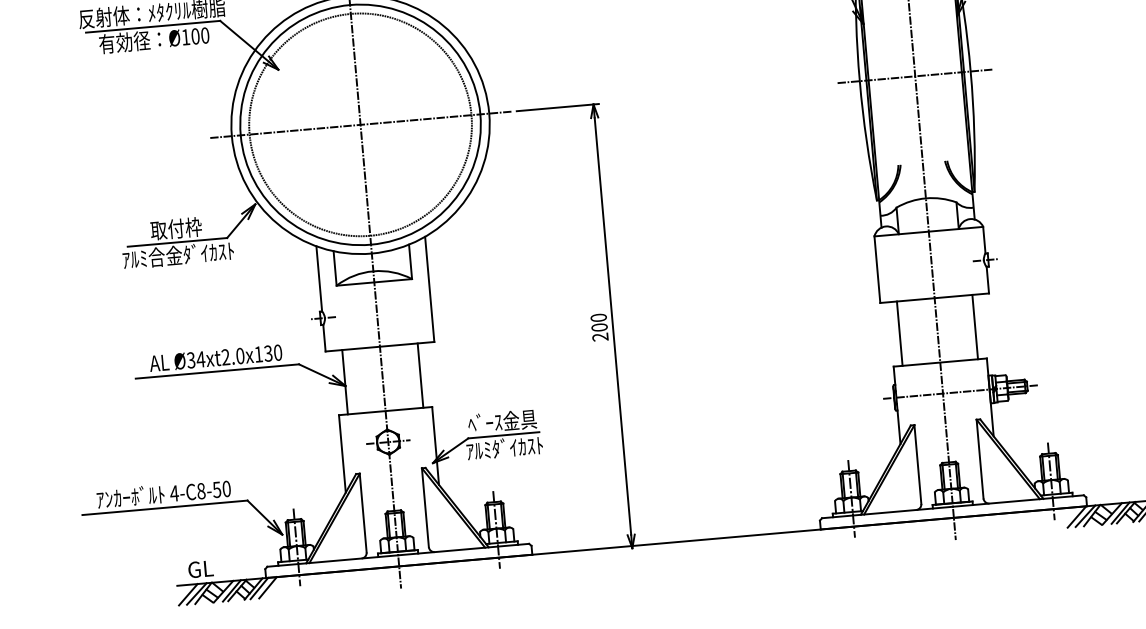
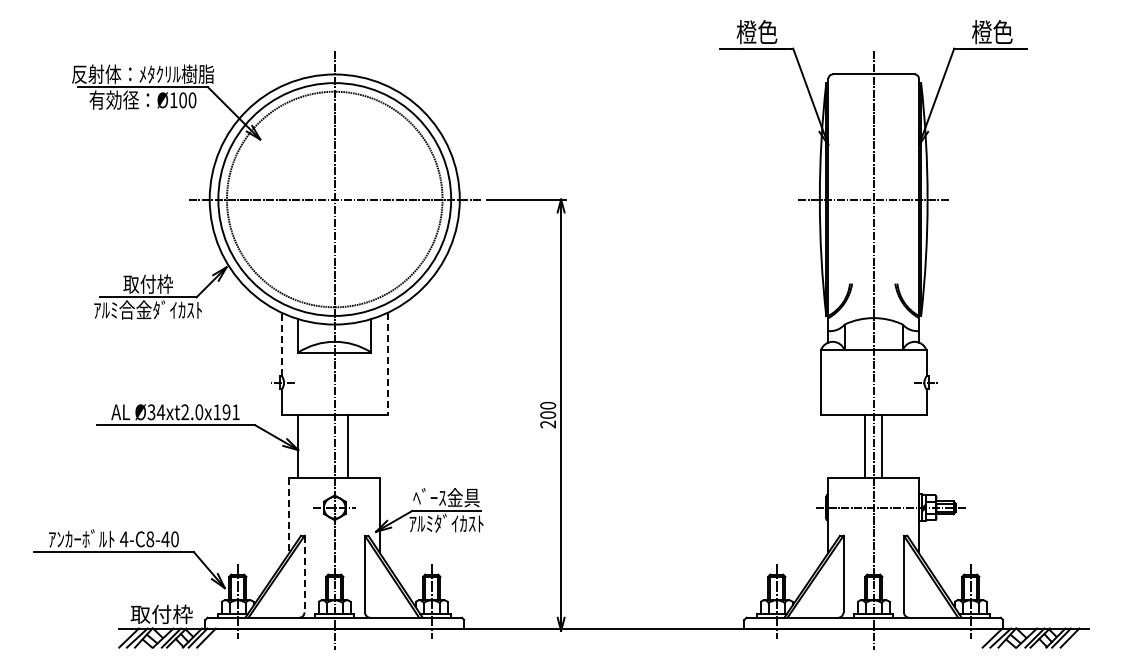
line: (318, 278) -> (281, 344), solid -> dashed
line: (429, 289) -> (387, 364), solid -> dashed
line: (975, 327) -> (882, 446), moved
line: (900, 333) -> (865, 446), moved
text: (272, 353) -> (230, 412), Ø34xt2.0x130 -> Ø34xt2.0x191
line: (420, 375) -> (348, 446), moved
line: (342, 454) -> (289, 515), solid -> dashed
text: (216, 490) -> (165, 539), 4-C8-50 -> 4-C8-40
line: (363, 513) -> (304, 574), solid -> dashed
text: (219, 567) -> (161, 614), GL -> 取付枠

